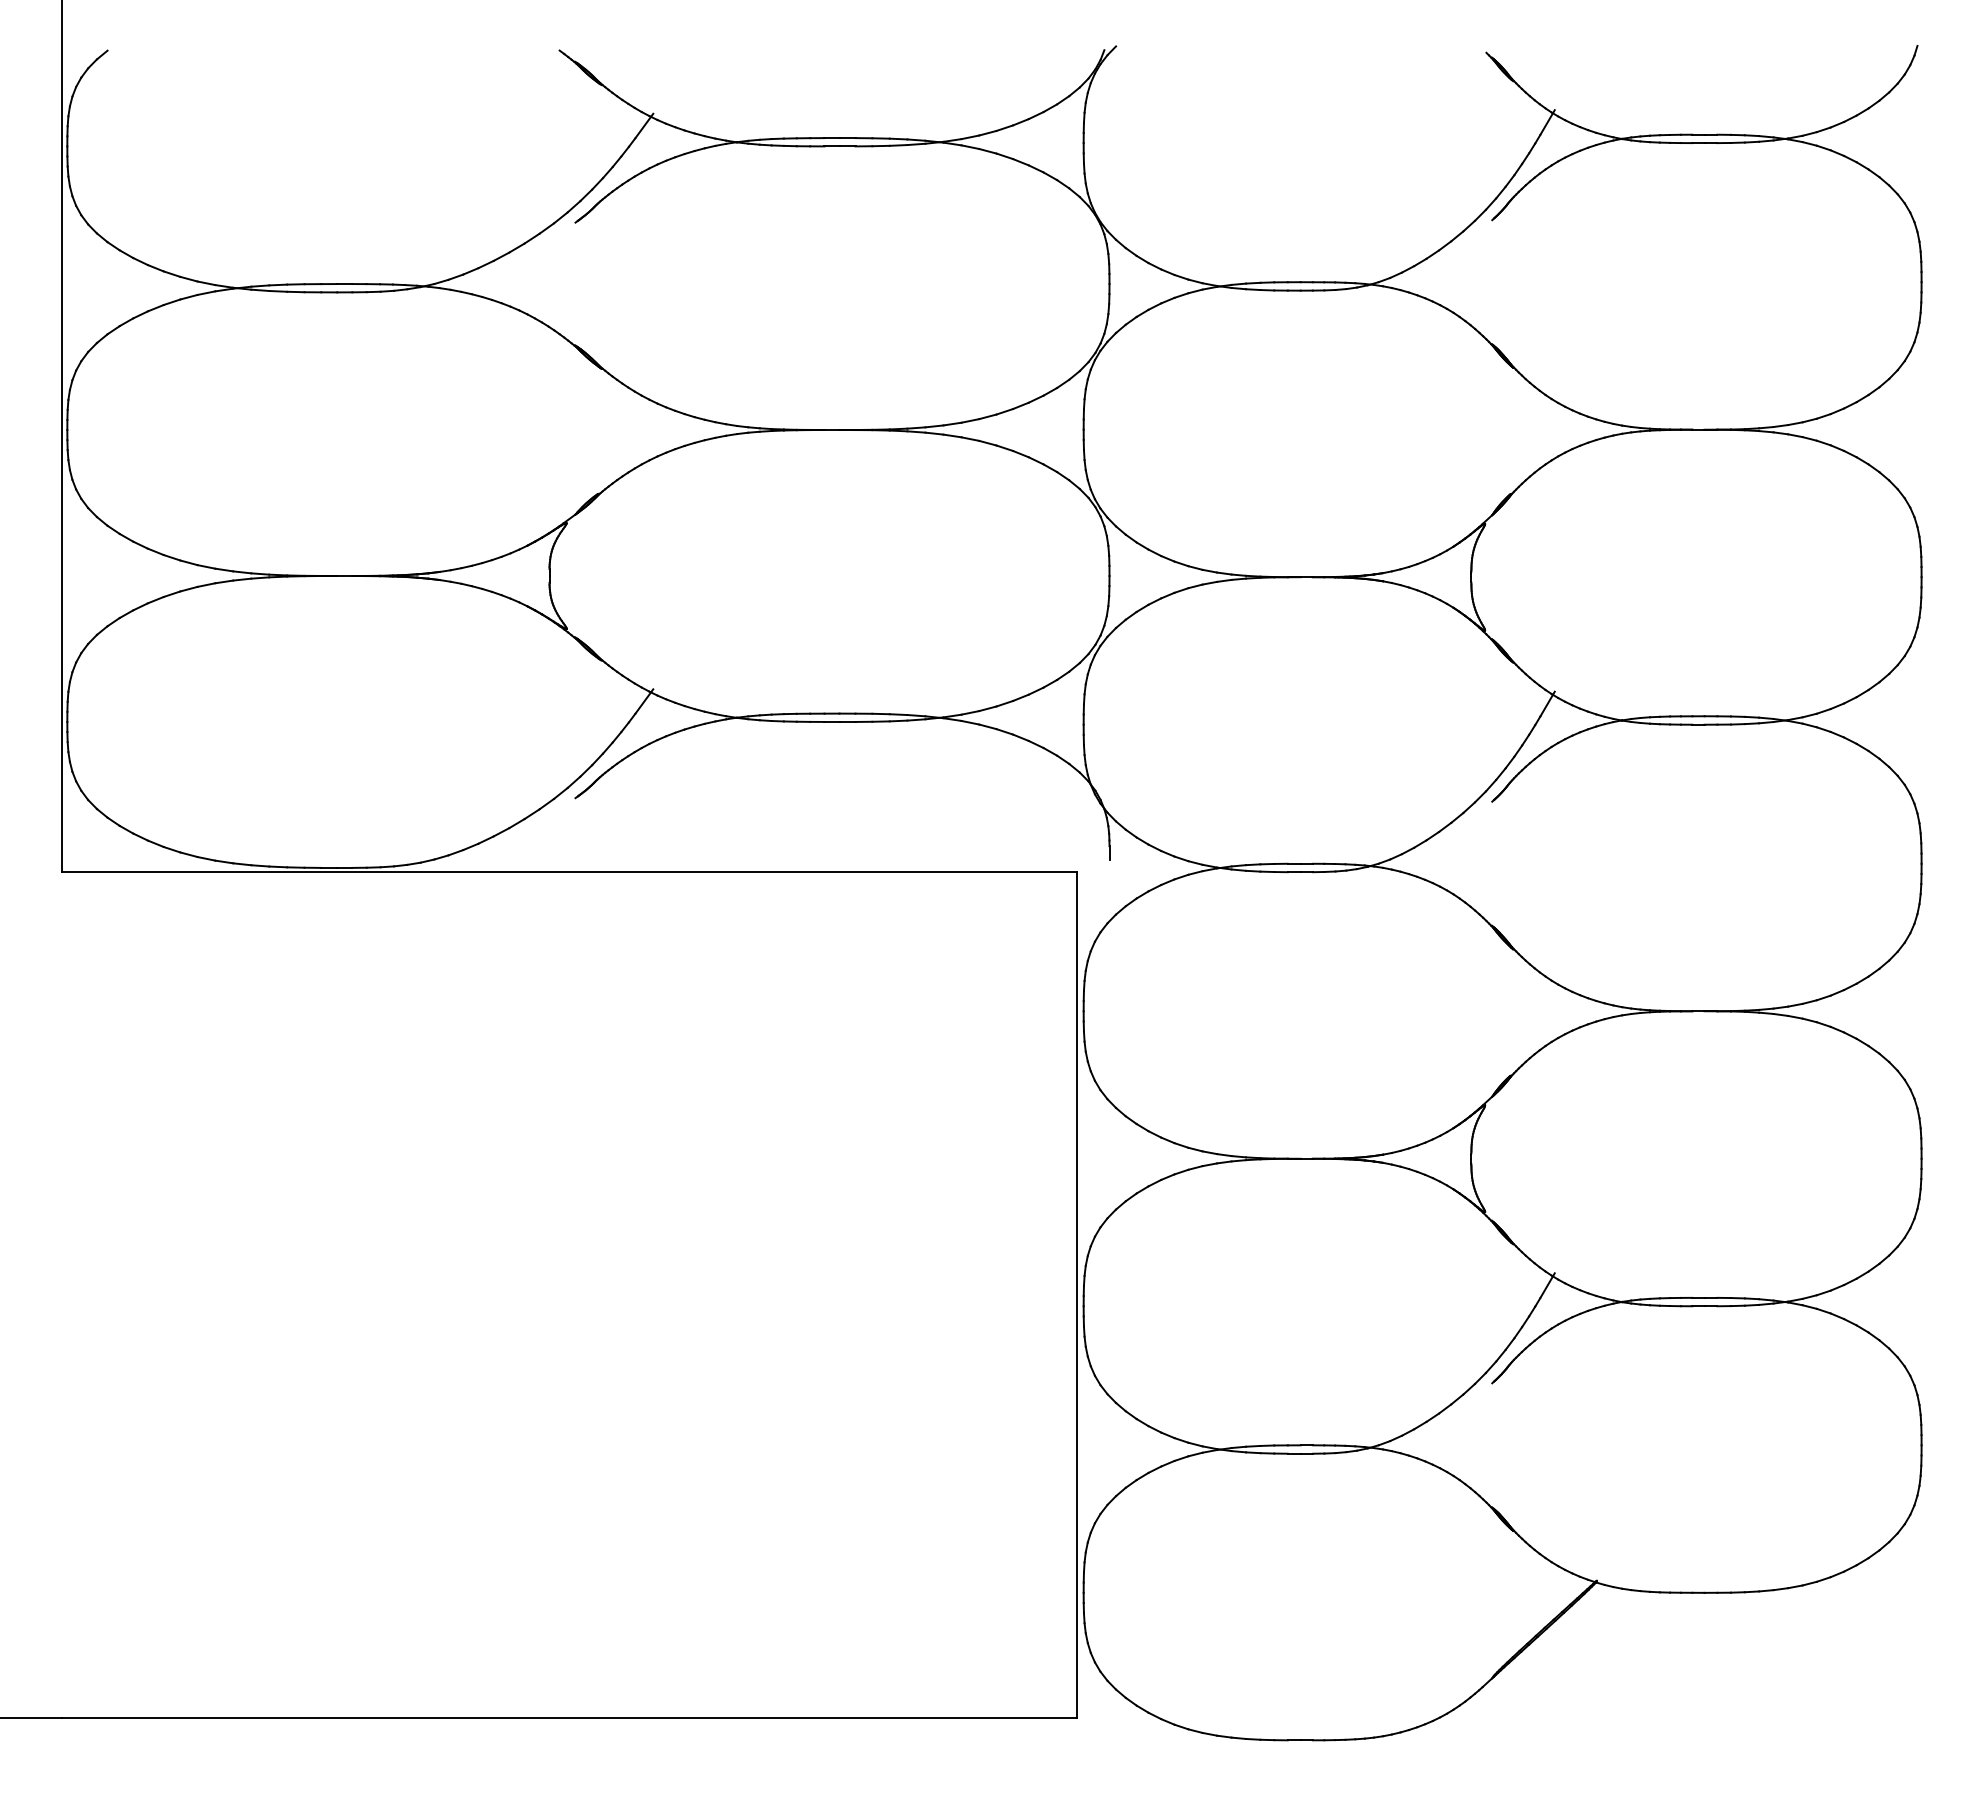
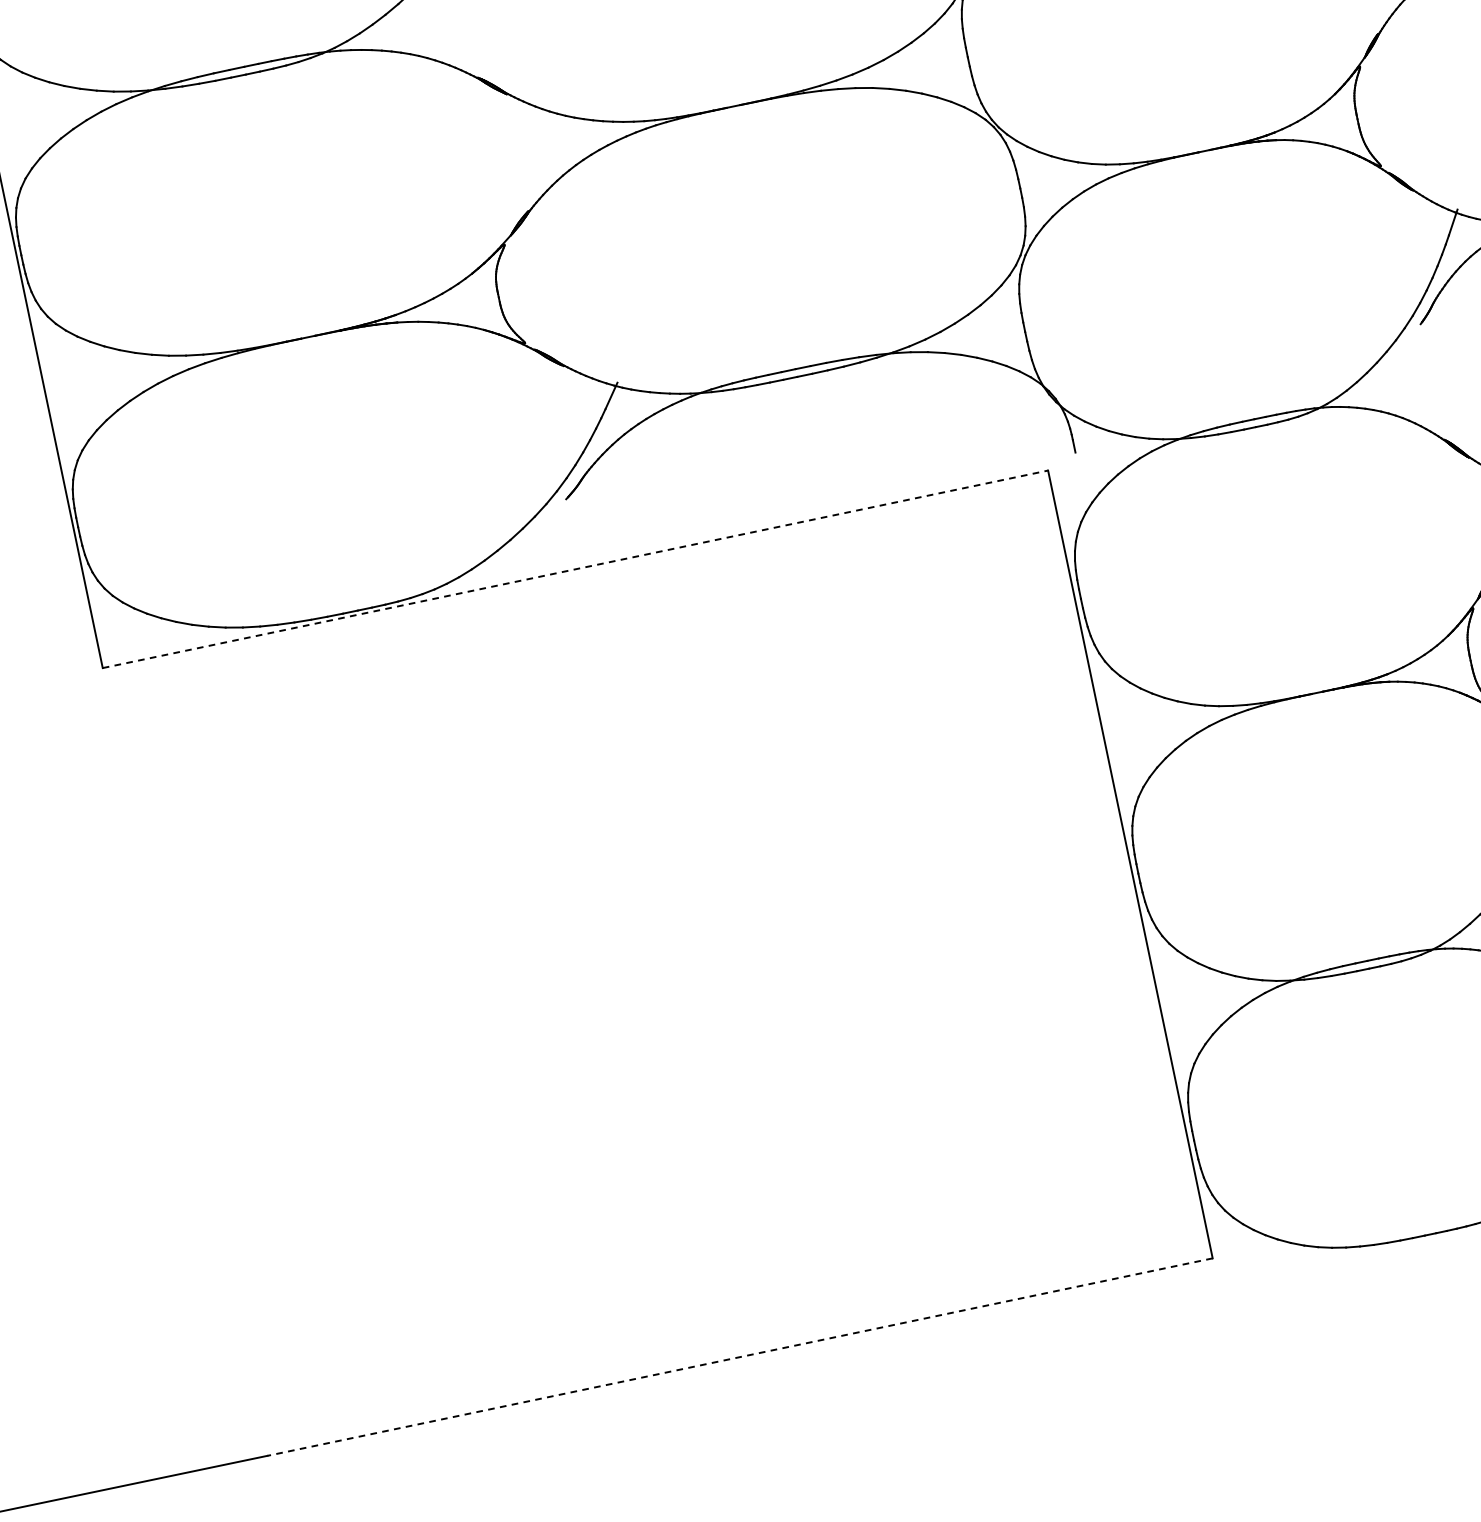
line: (569, 872) -> (575, 569), solid -> dashed
line: (569, 1718) -> (739, 1357), solid -> dashed

